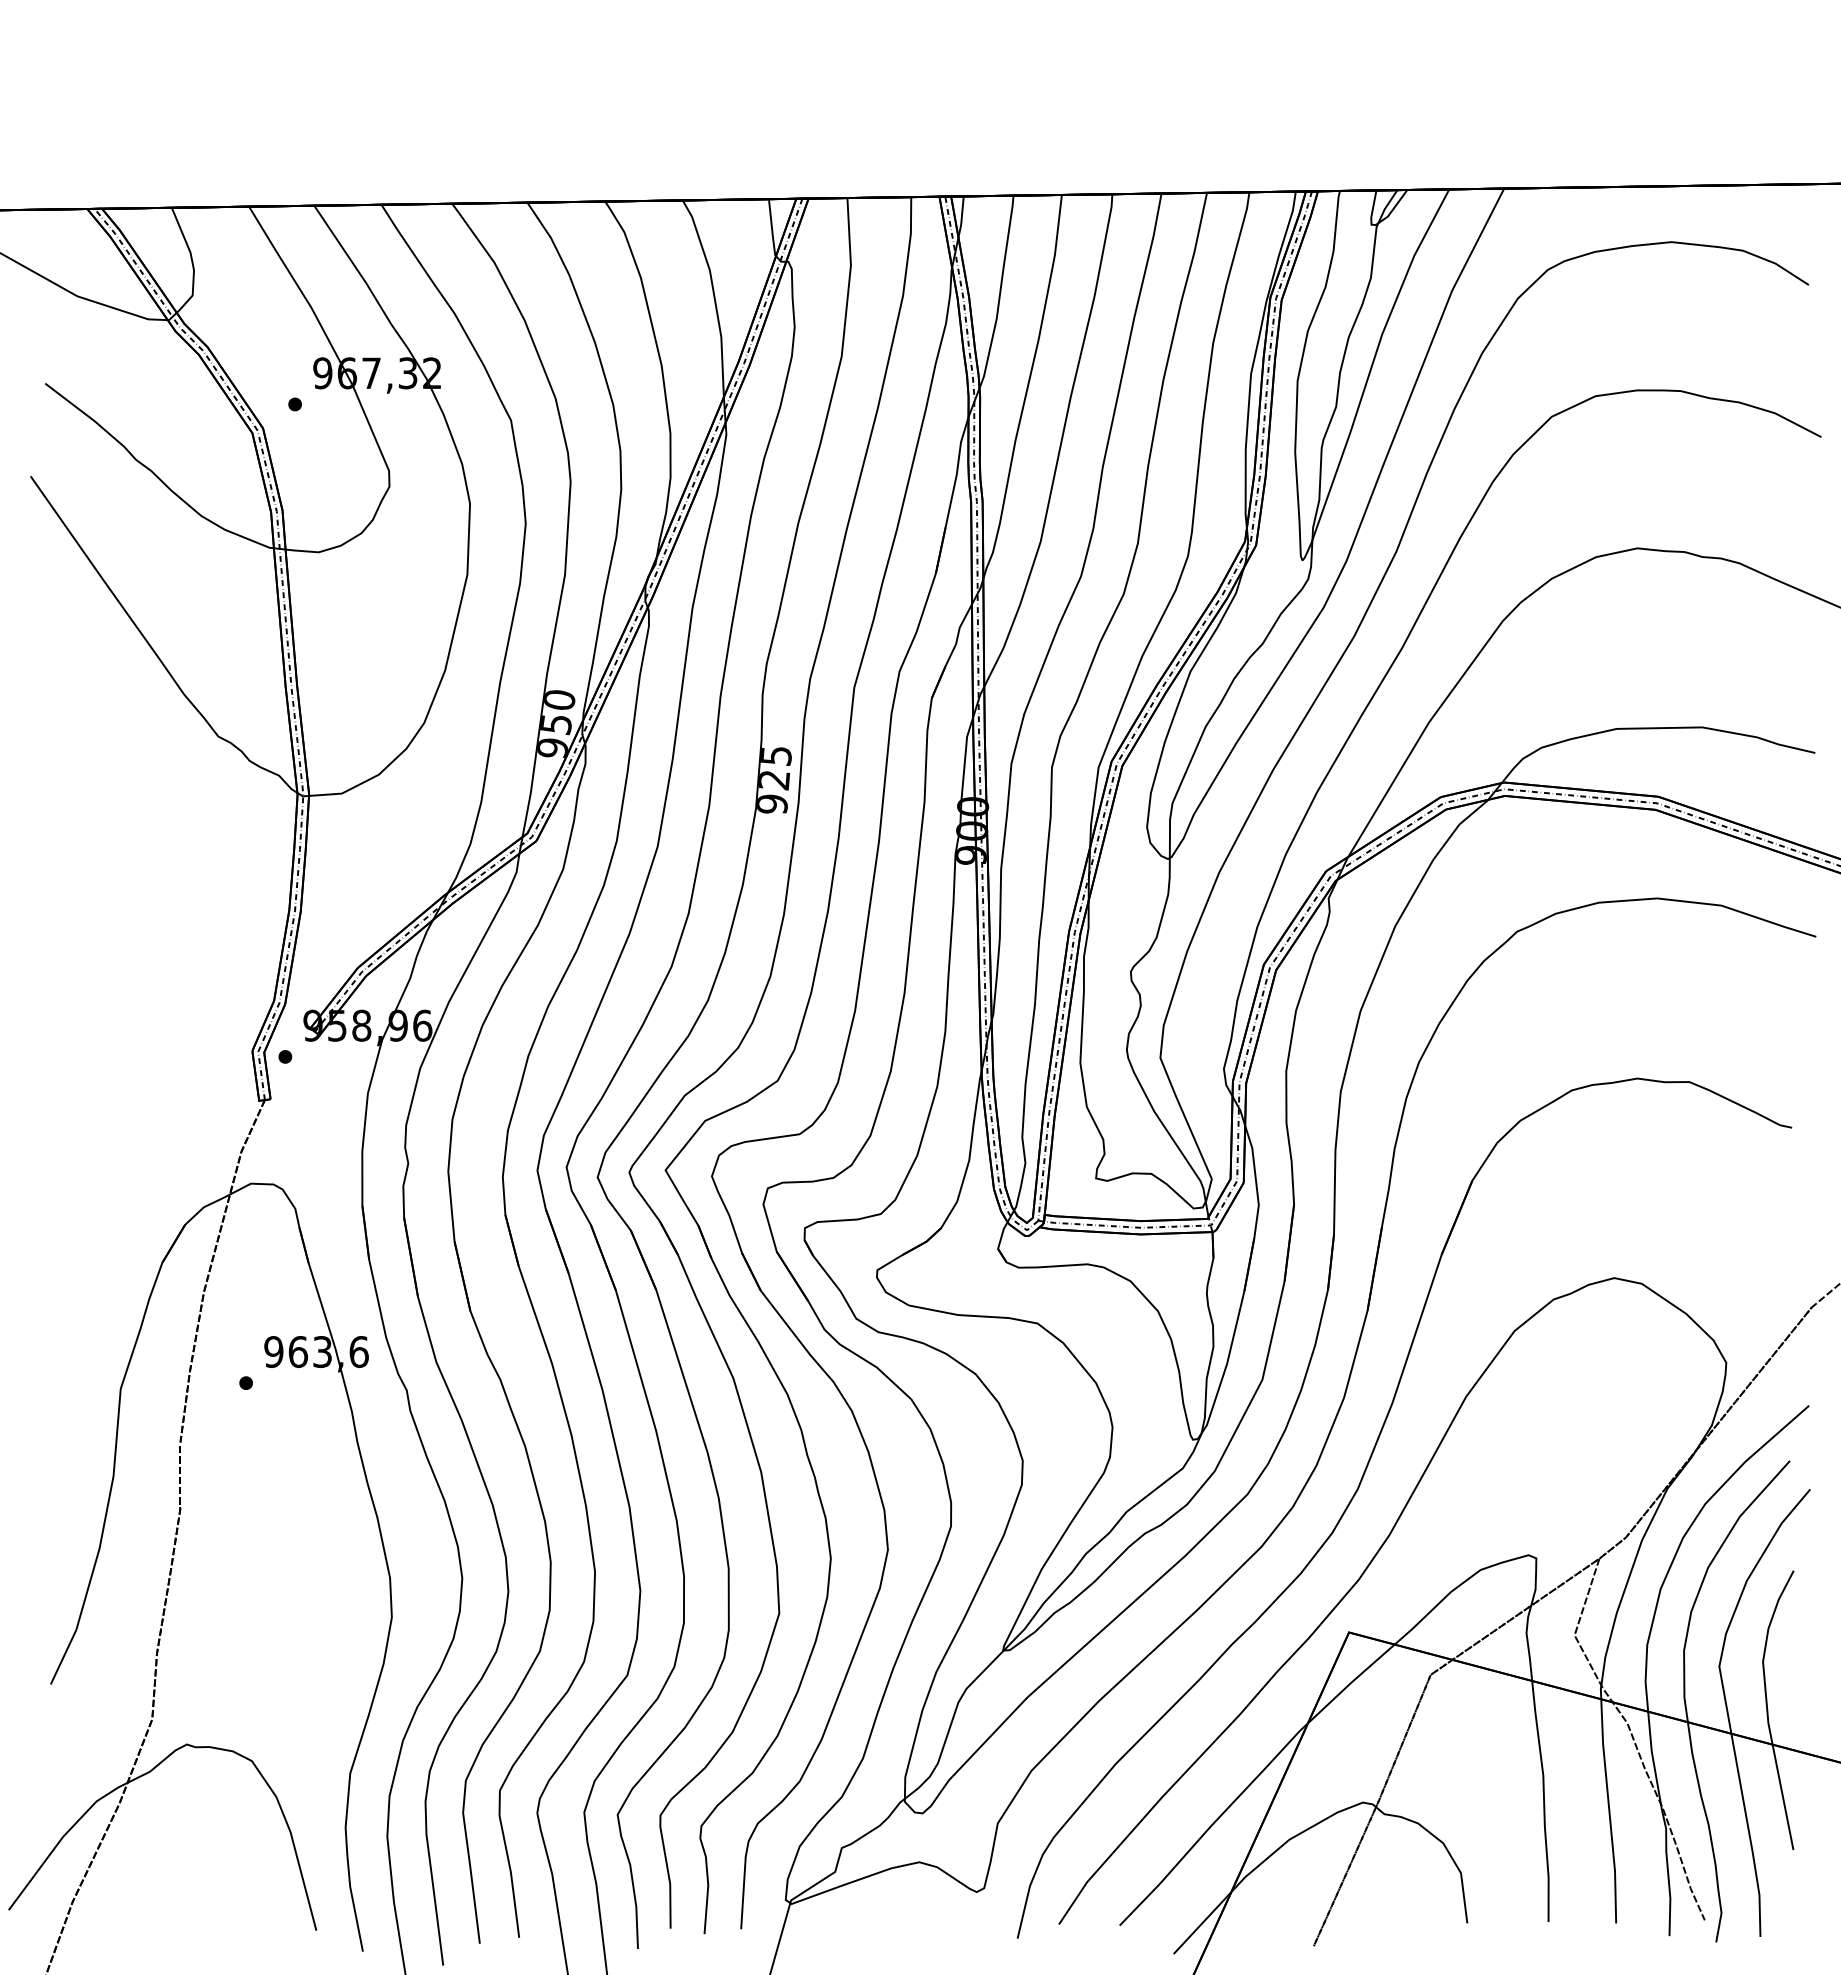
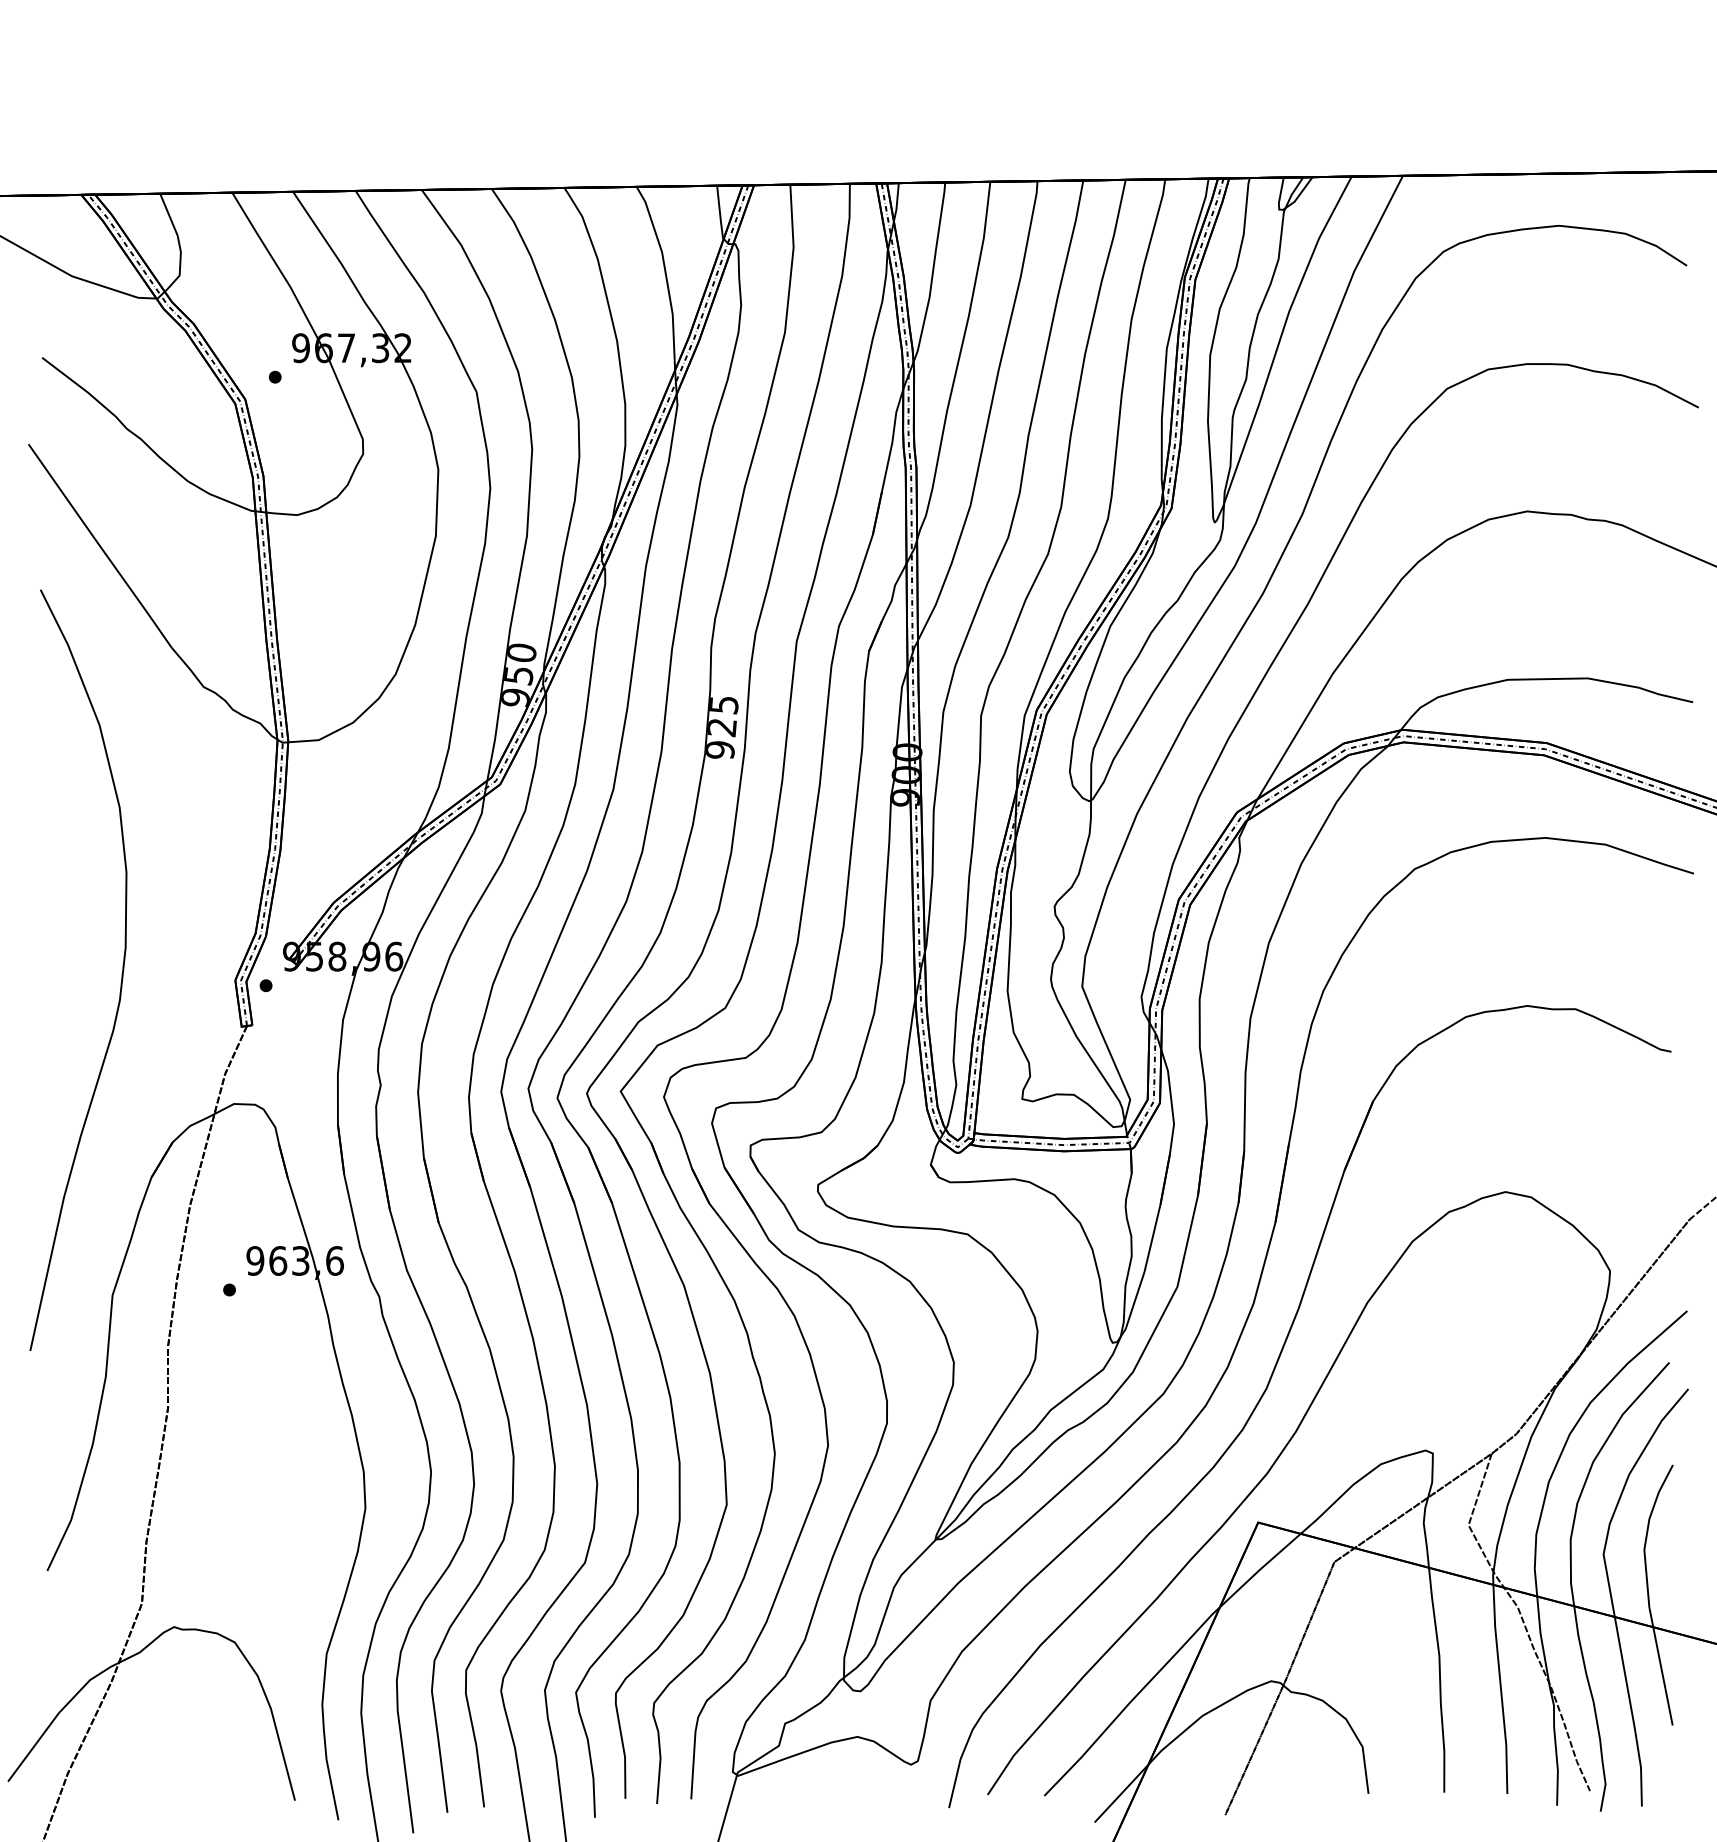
curve: (130, 1043) -> (121, 973), added

